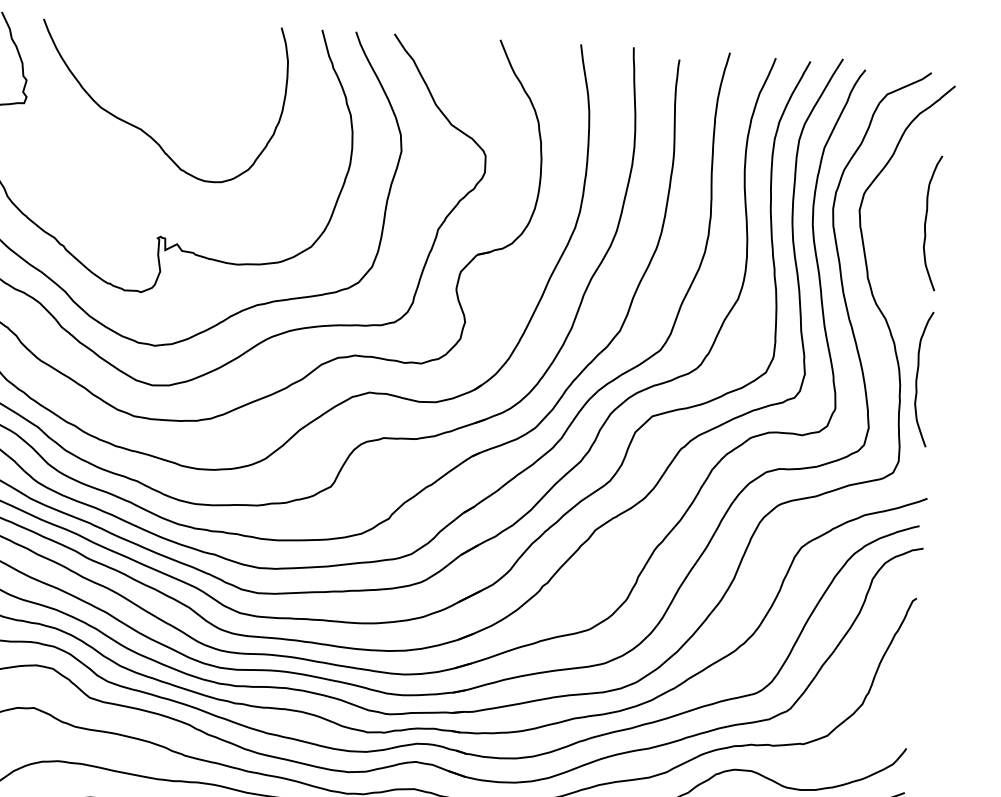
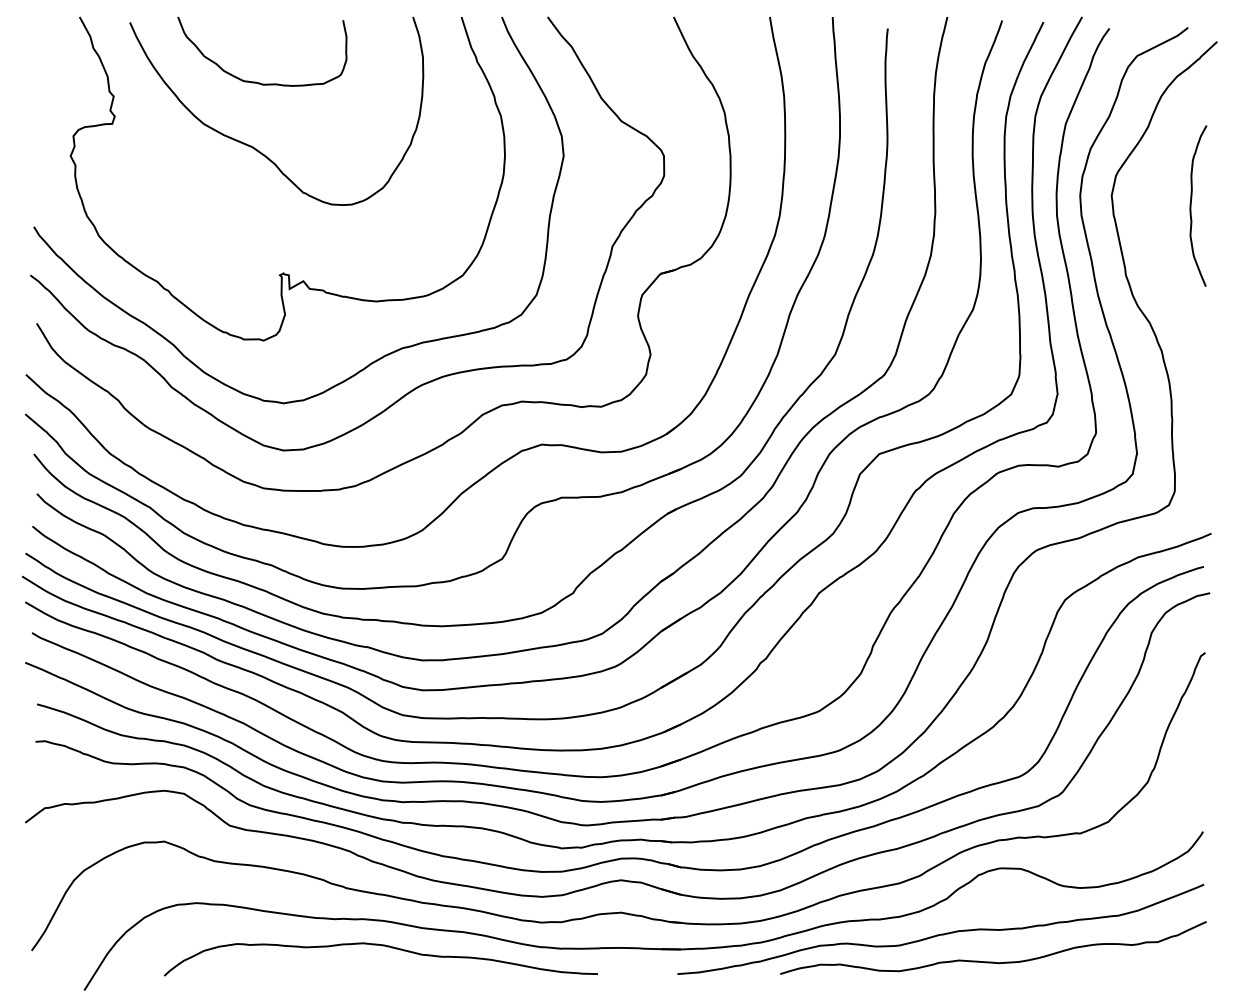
curve: (147, 74) -> (256, 81), added
curve: (917, 378) -> (1191, 391), removed

